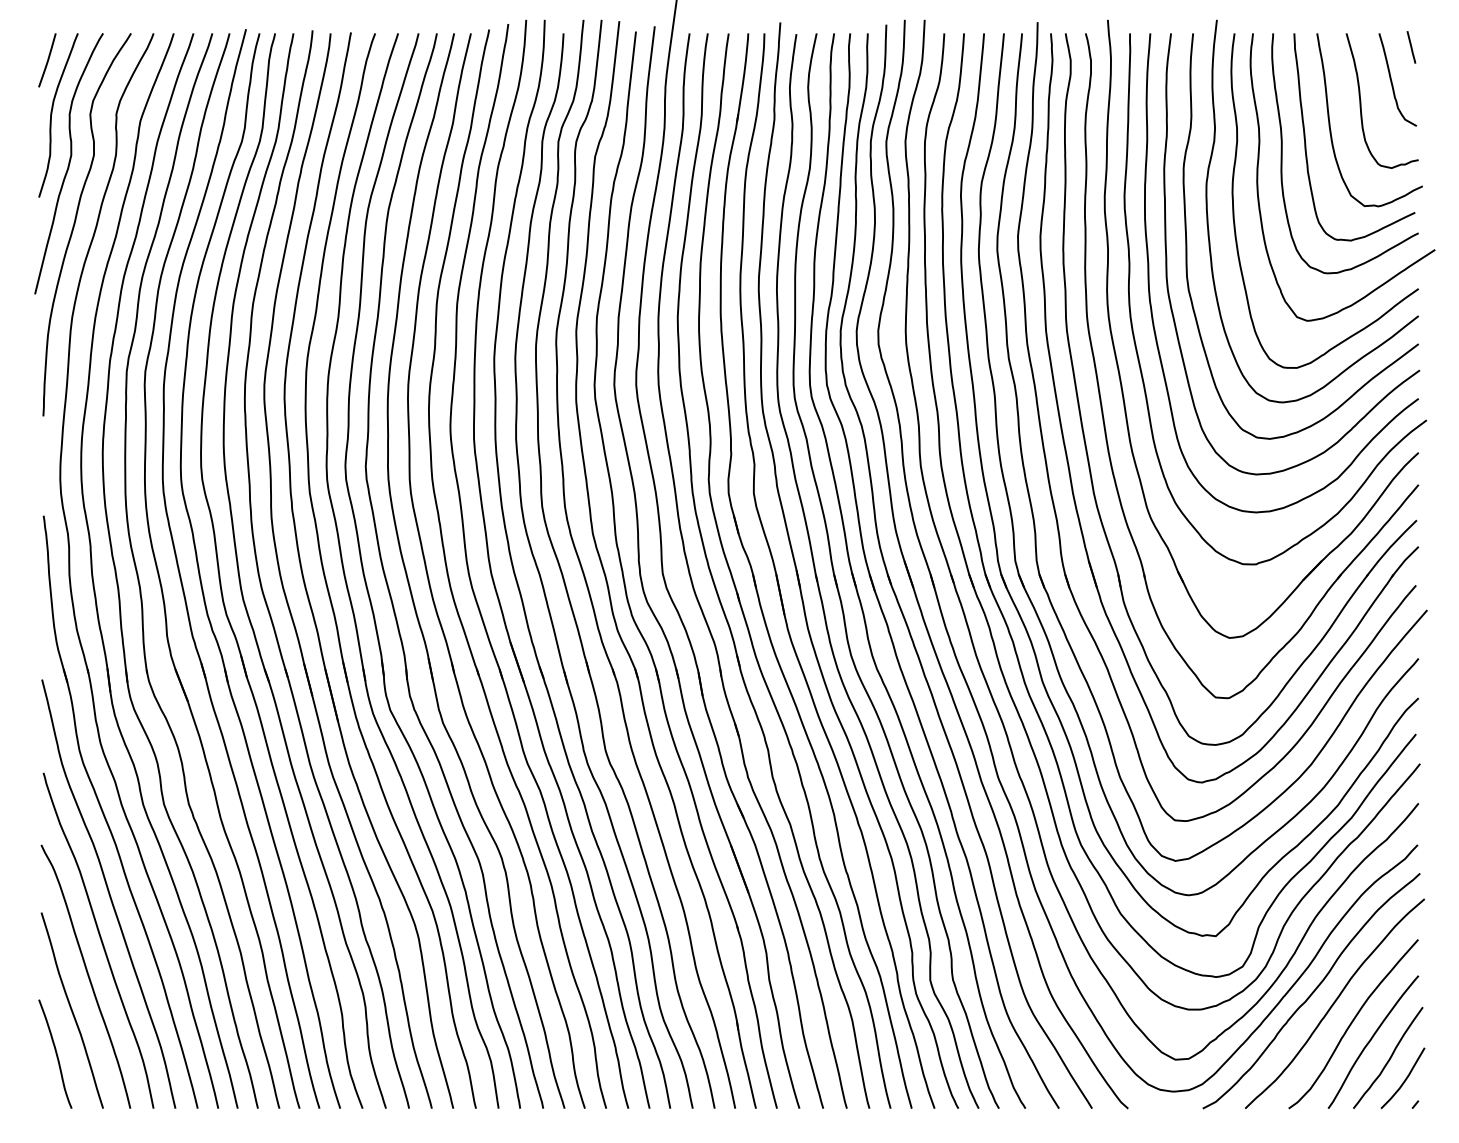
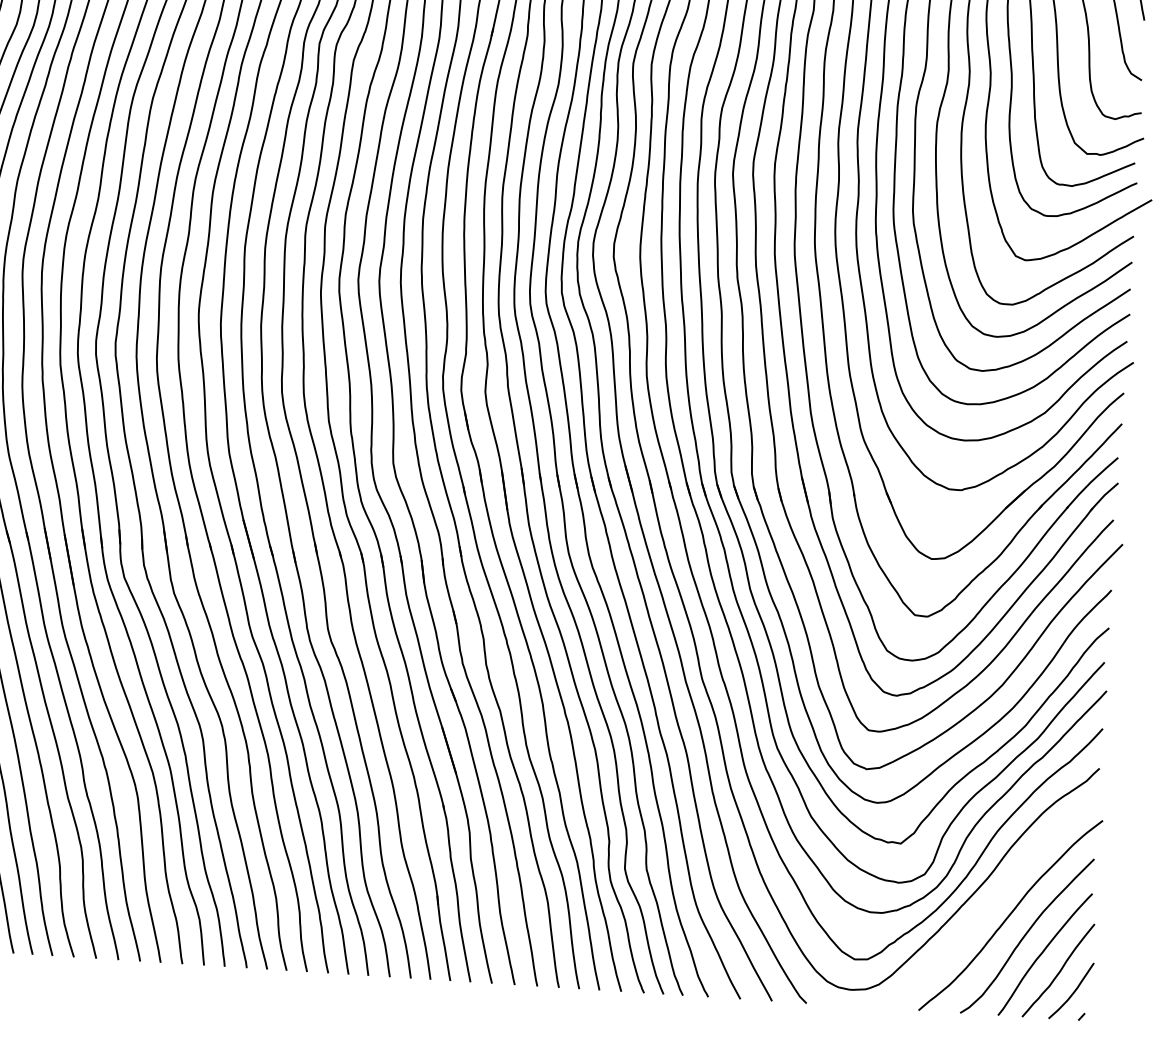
curve: (1312, 991) -> (990, 902), removed

